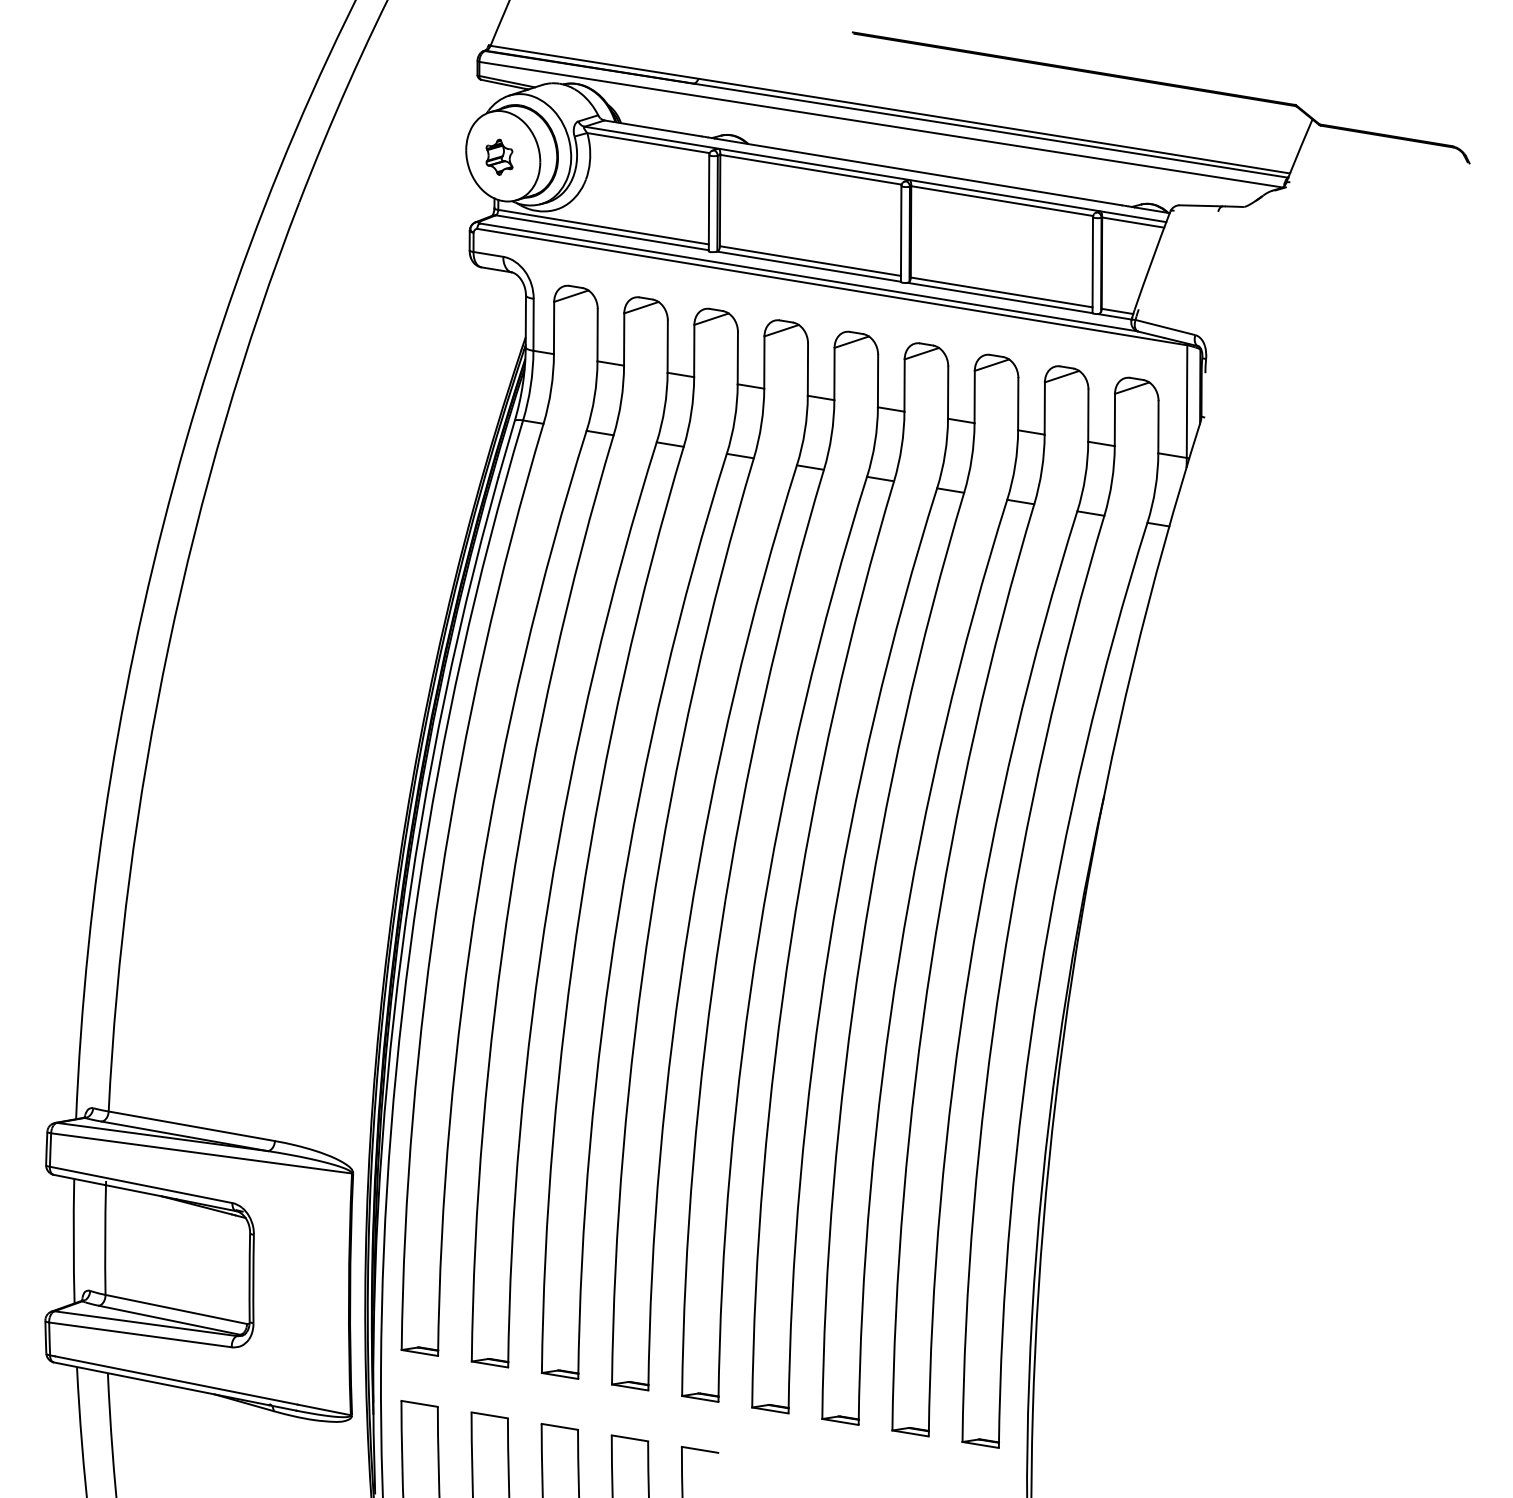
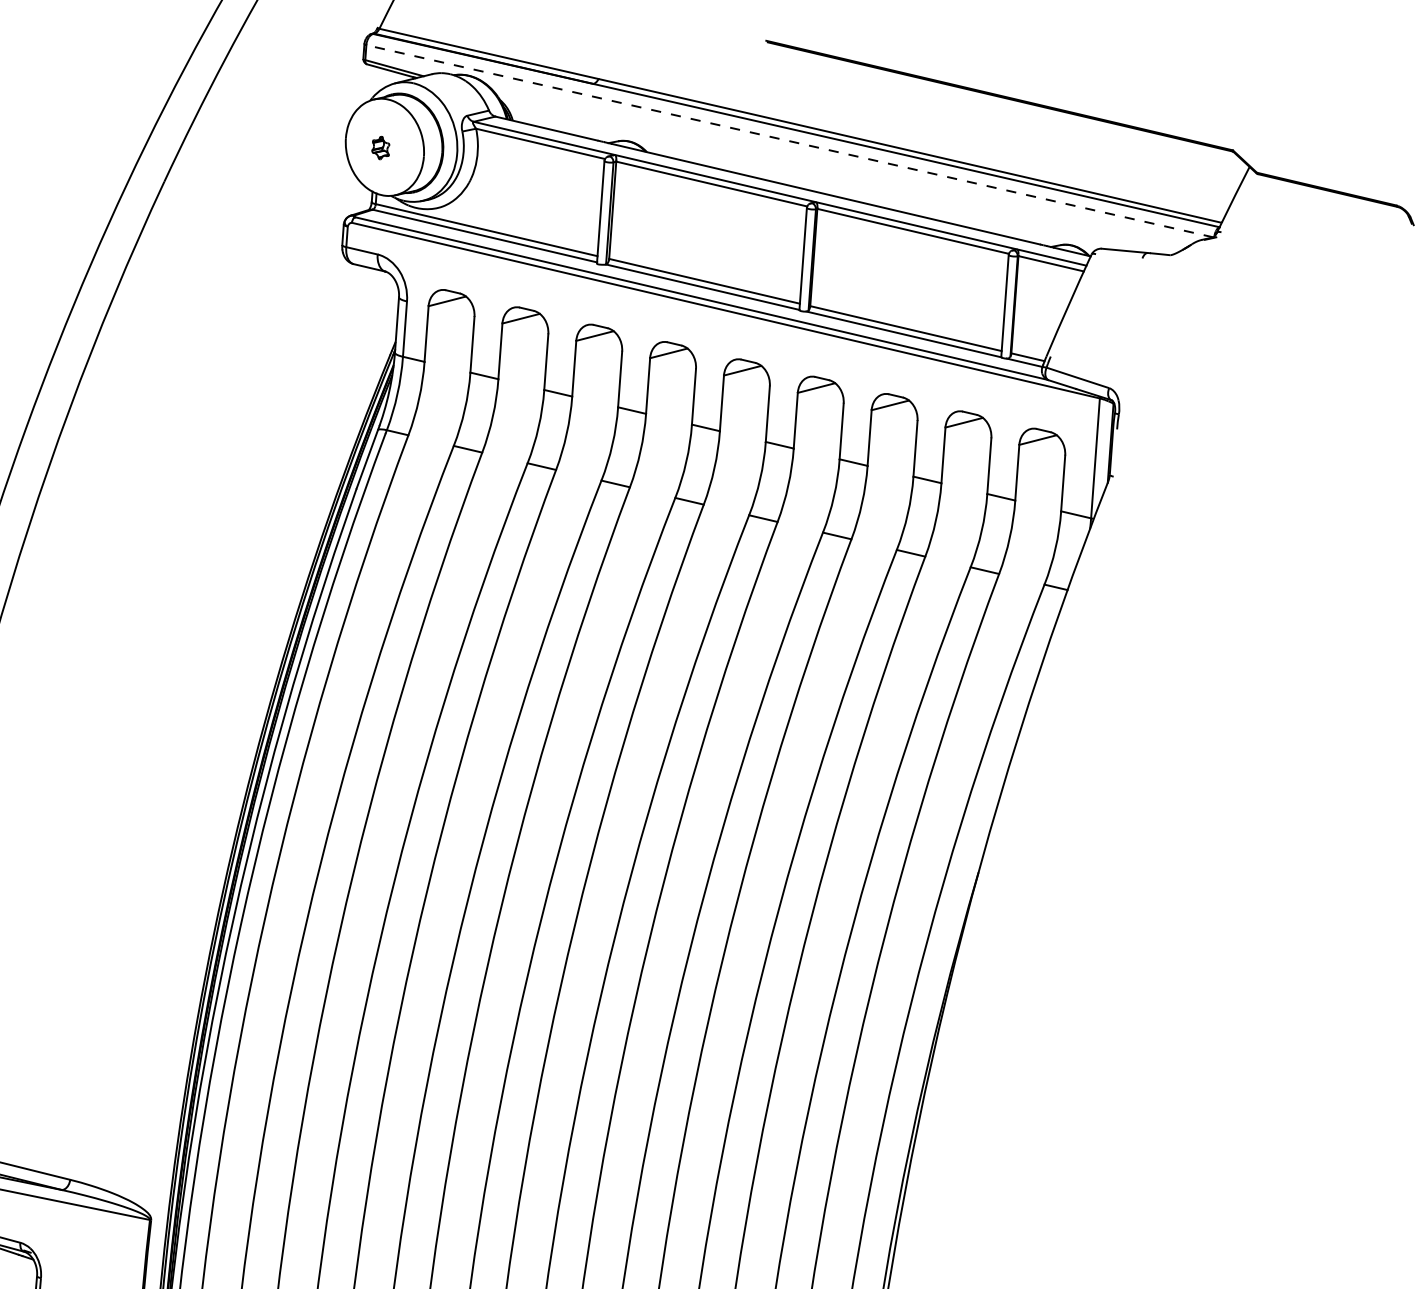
line: (881, 124) -> (790, 140), solid -> dashed
part: (499, 156) -> (380, 147), size x0.6

